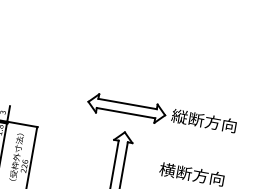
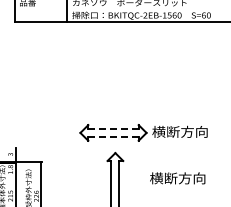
line: (127, 104) -> (113, 129), solid -> dashed
line: (127, 112) -> (114, 136), solid -> dashed
text: (179, 116) -> (158, 131), 縦断方向 -> 横断方向

